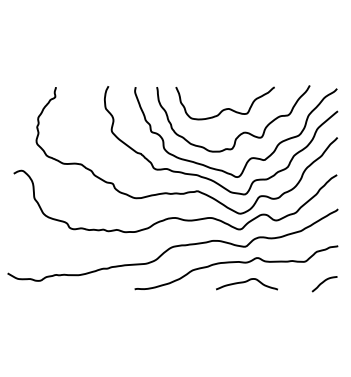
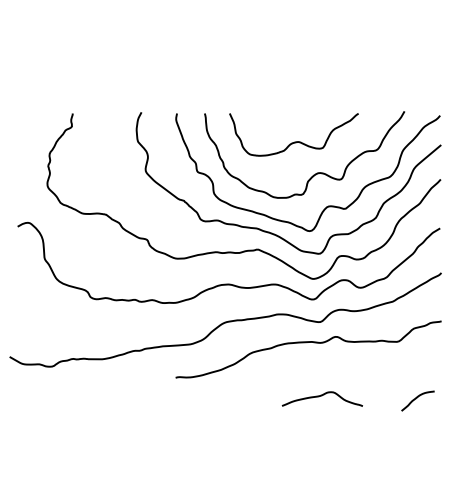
curve: (246, 282) -> (321, 396), moved
curve: (323, 283) -> (416, 399), moved

